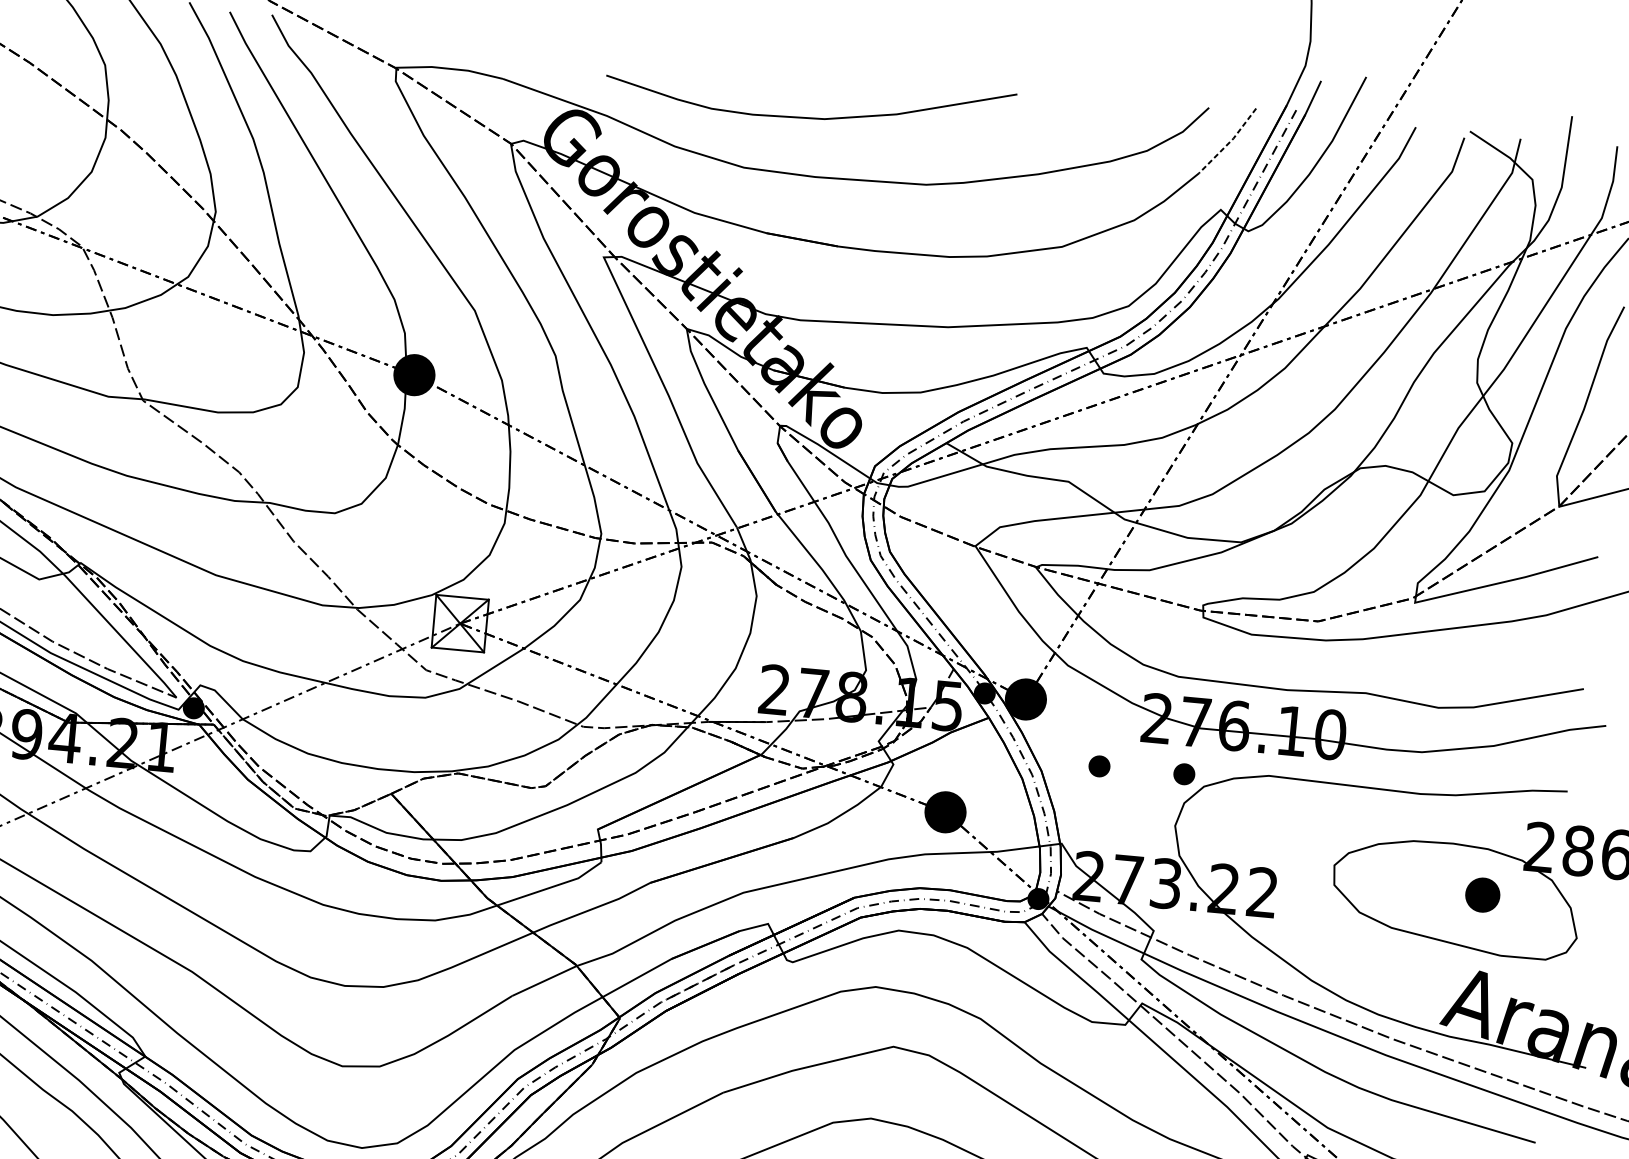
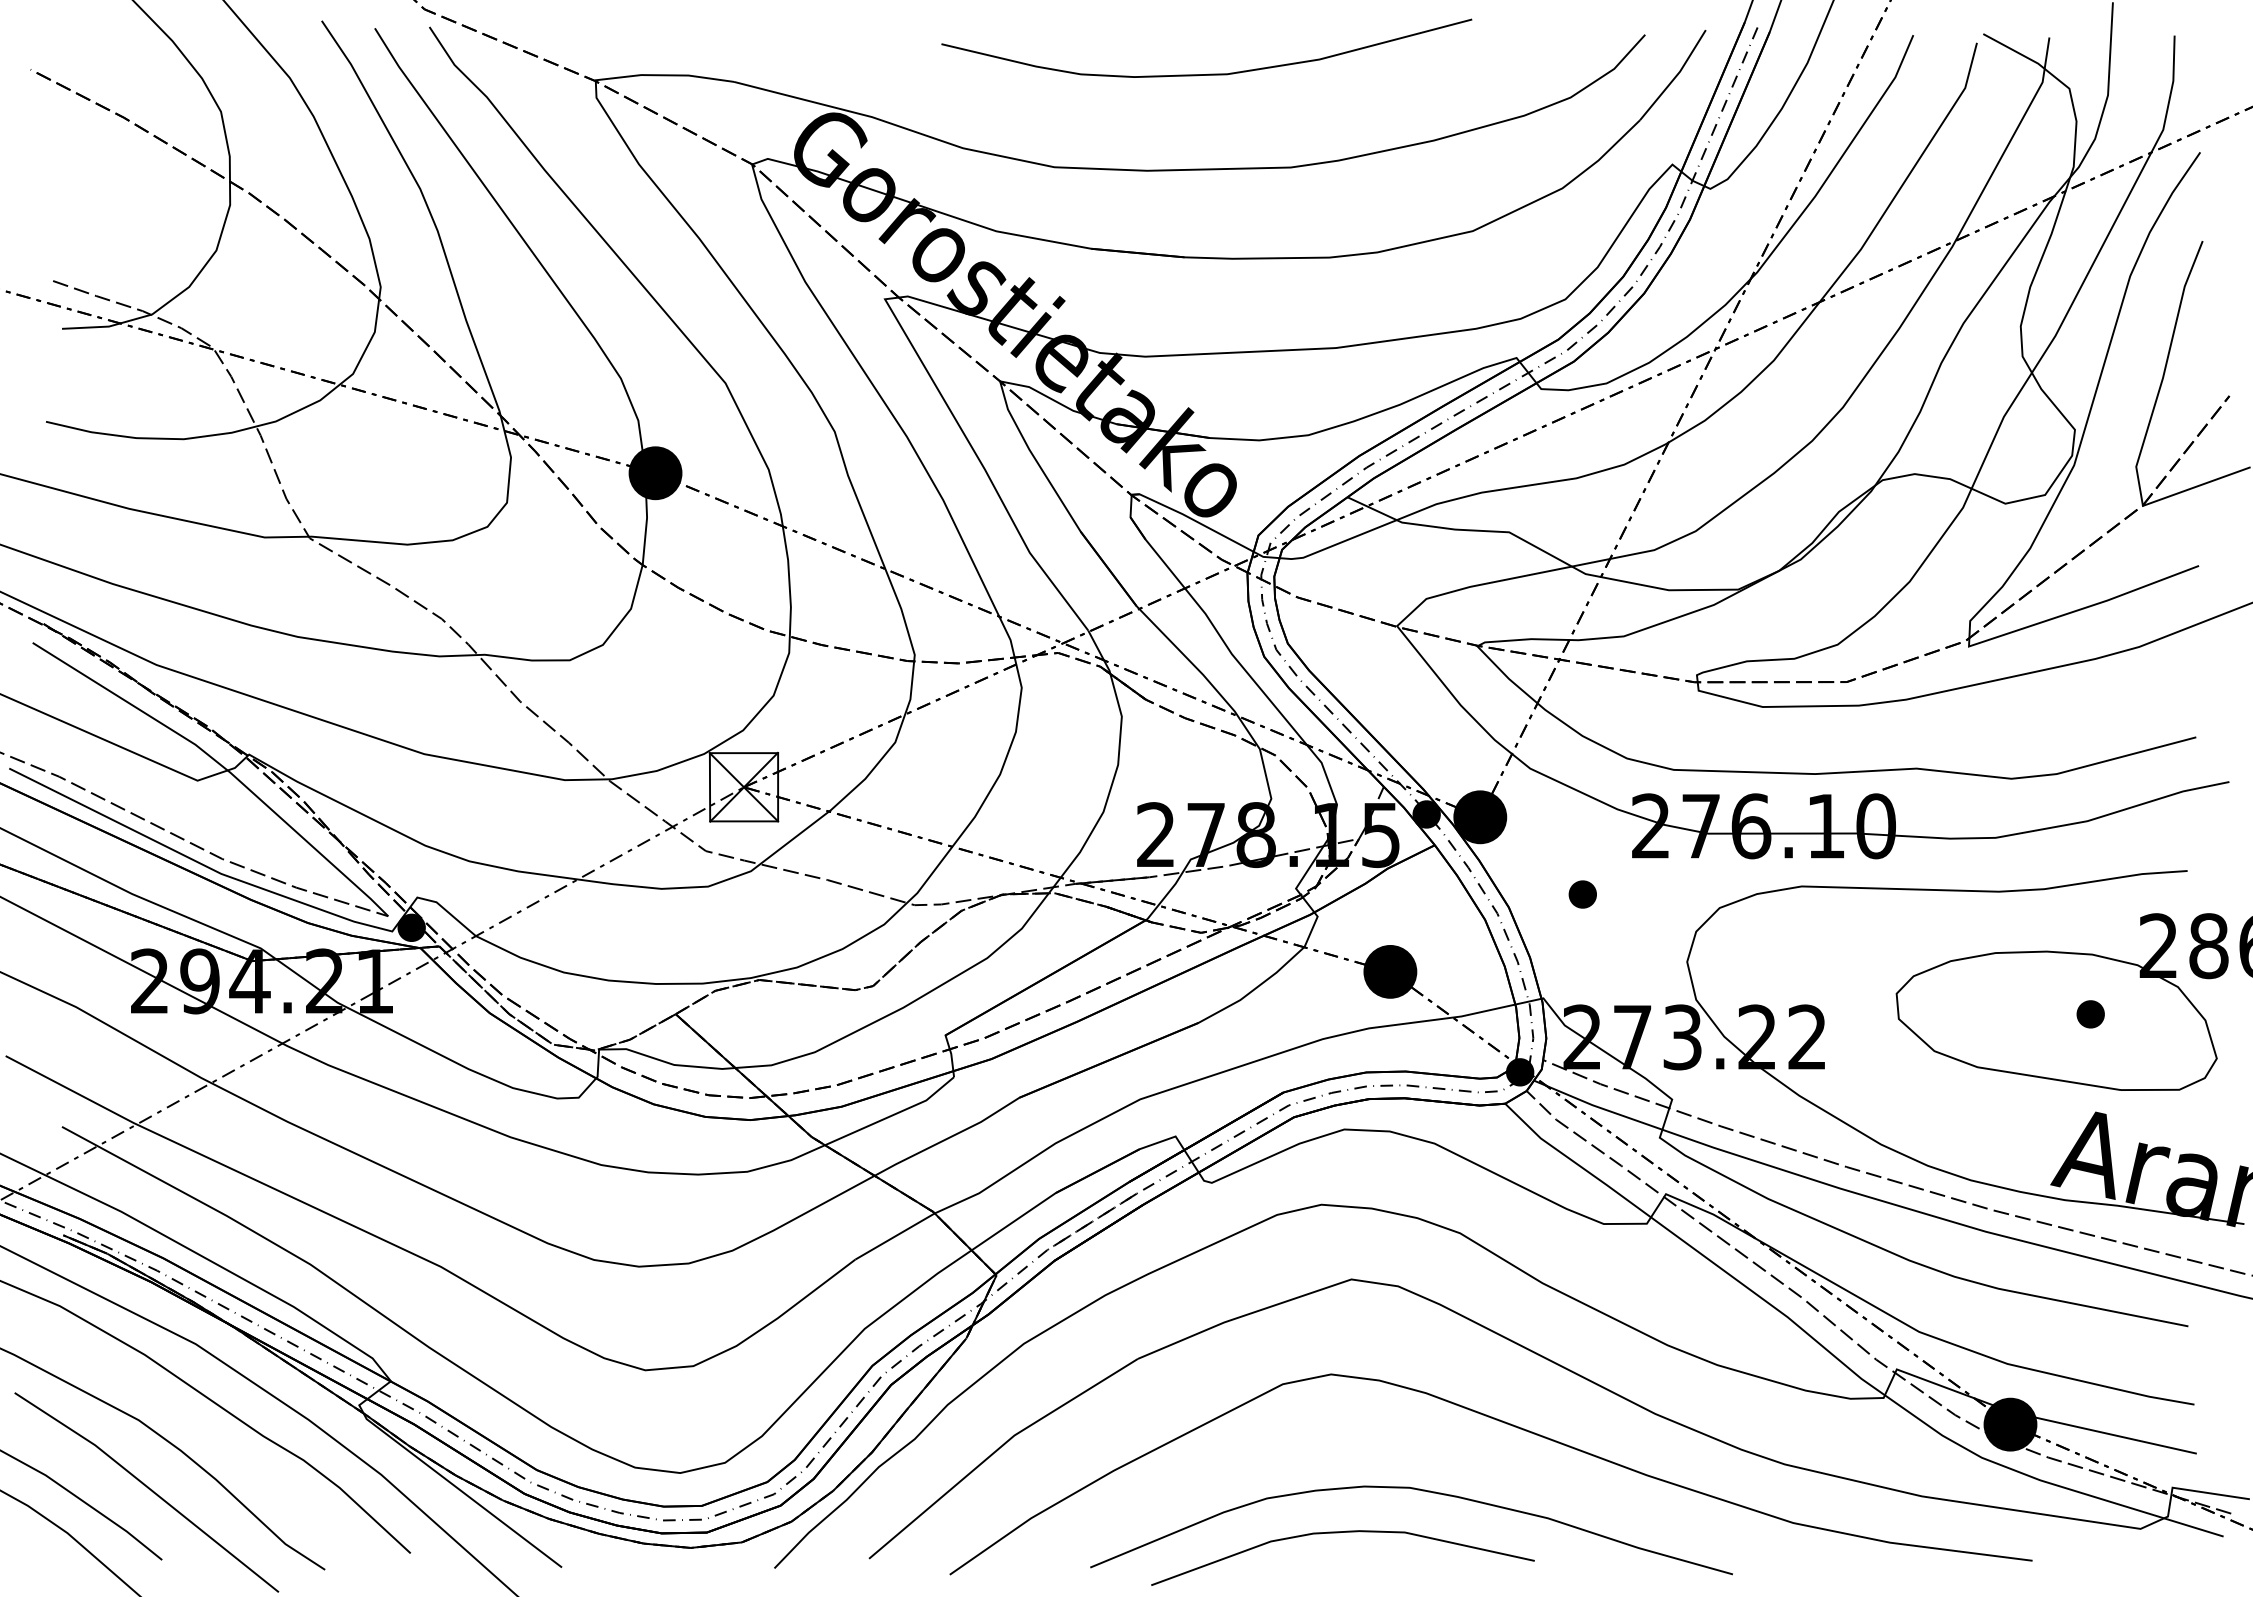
curve: (810, 117) -> (1208, 73), moved
line: (1229, 142) -> (1675, 76), dashed -> solid
part: (1184, 774) -> (1692, 894), removed
part: (1482, 895) -> (2090, 1014), size x0.62

